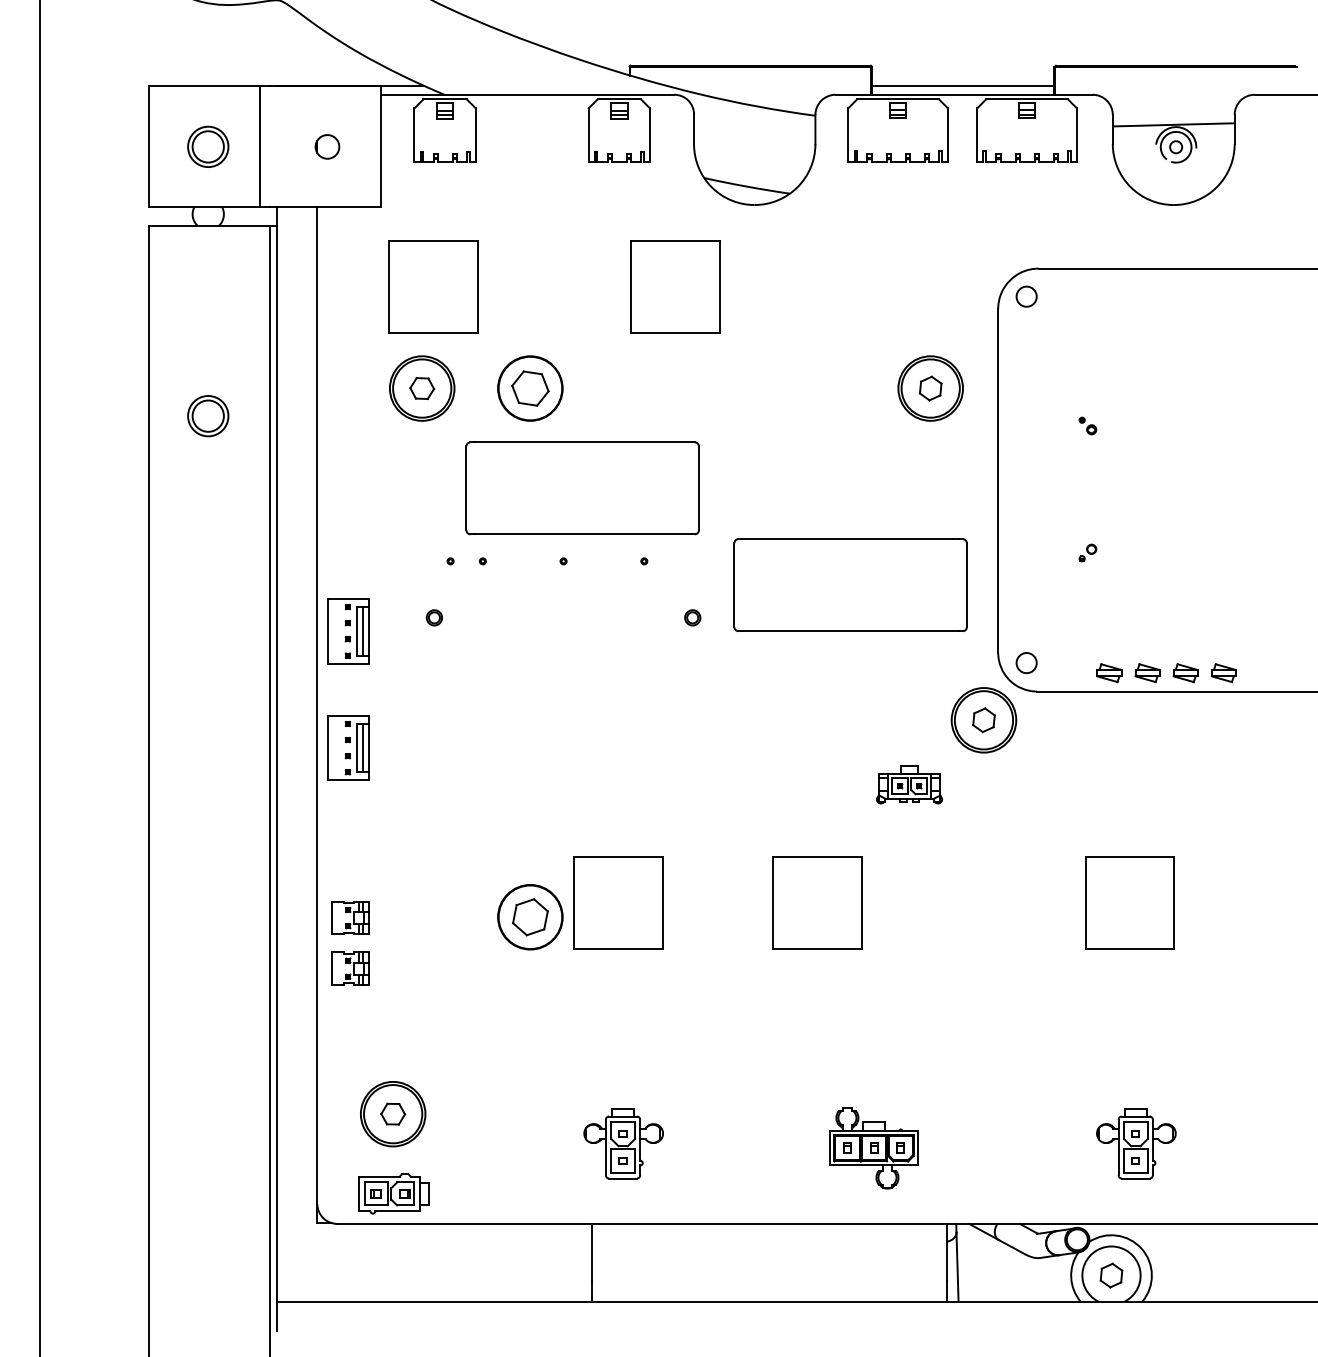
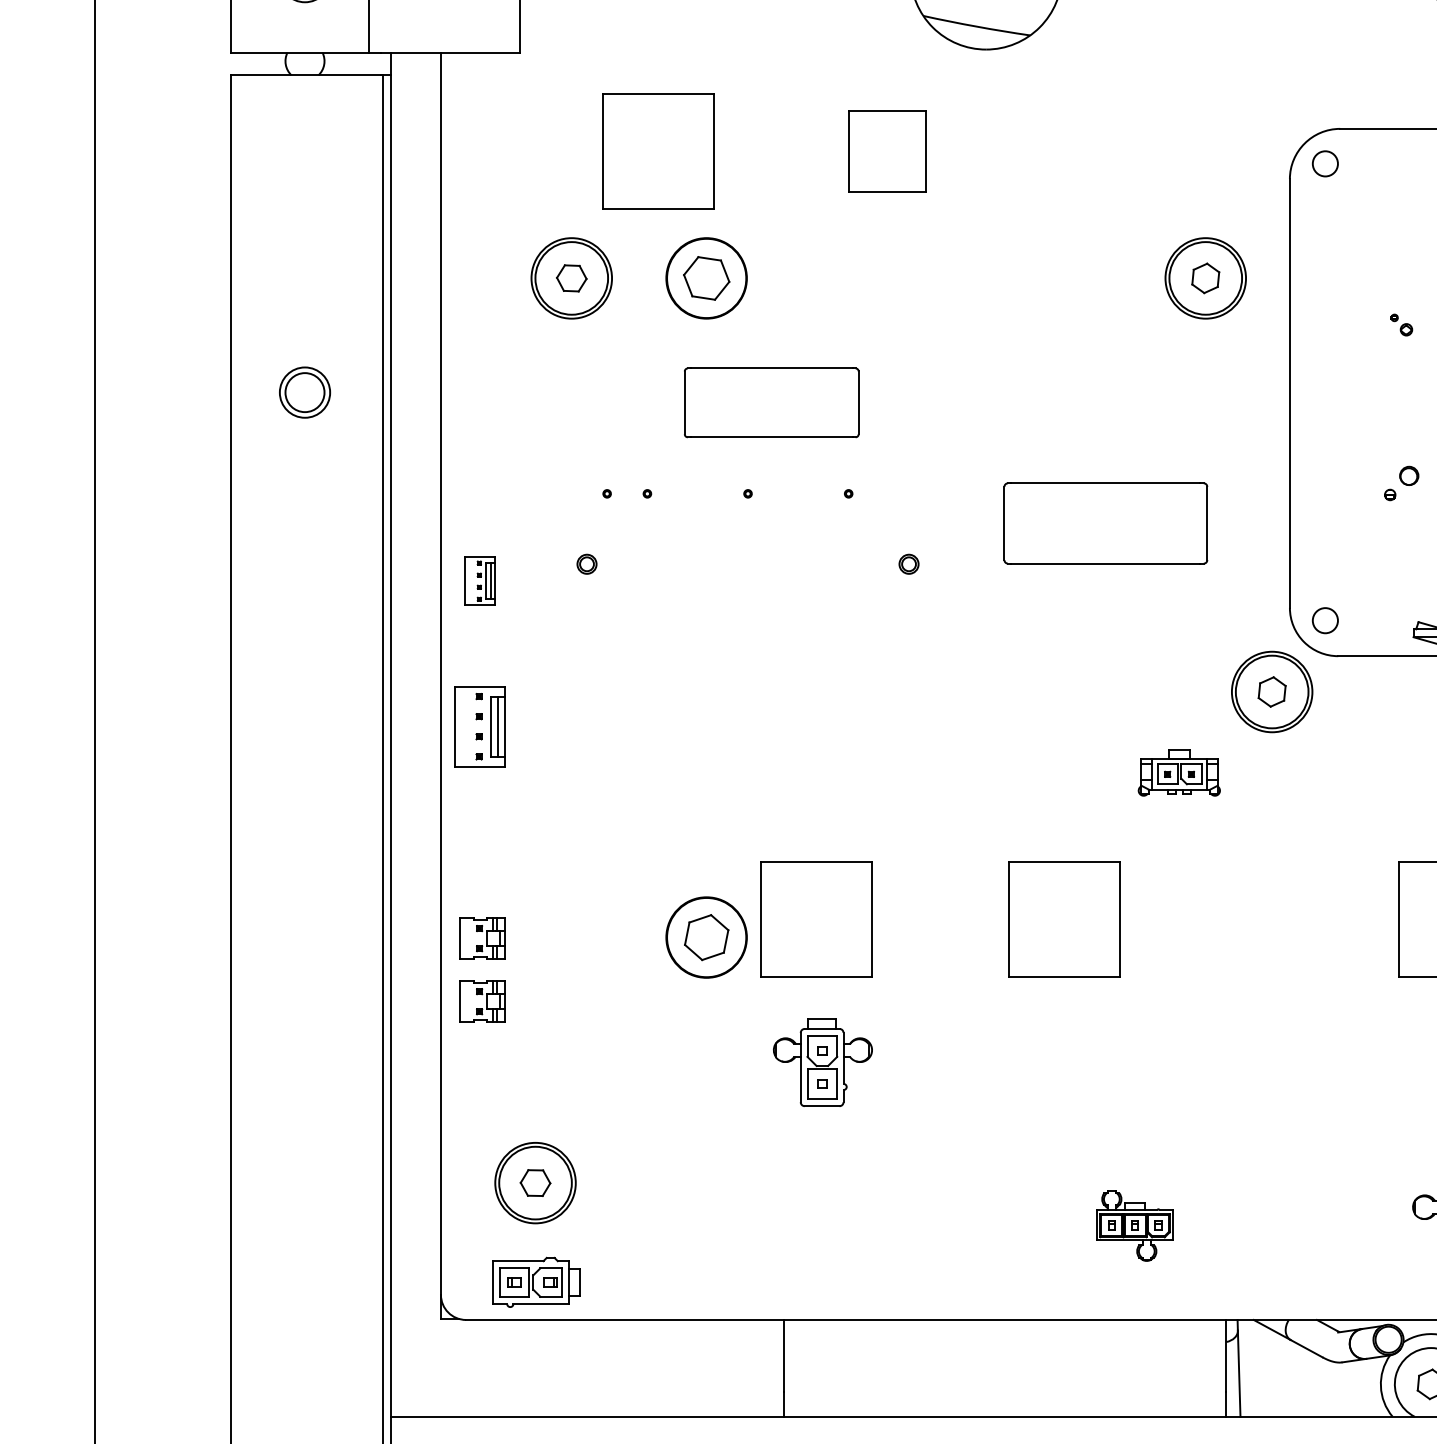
part: (433, 286) -> (658, 151), moved
part: (675, 286) -> (887, 151), size x0.7
part: (208, 416) -> (305, 393), moved
part: (582, 488) -> (771, 403), size x0.6
part: (1087, 552) -> (1401, 482), size x1.6
part: (850, 584) -> (1105, 522), size x0.7
part: (348, 631) -> (479, 581), size x0.6
part: (623, 1143) -> (822, 1062), moved
part: (873, 1148) -> (1134, 1225), size x0.7

